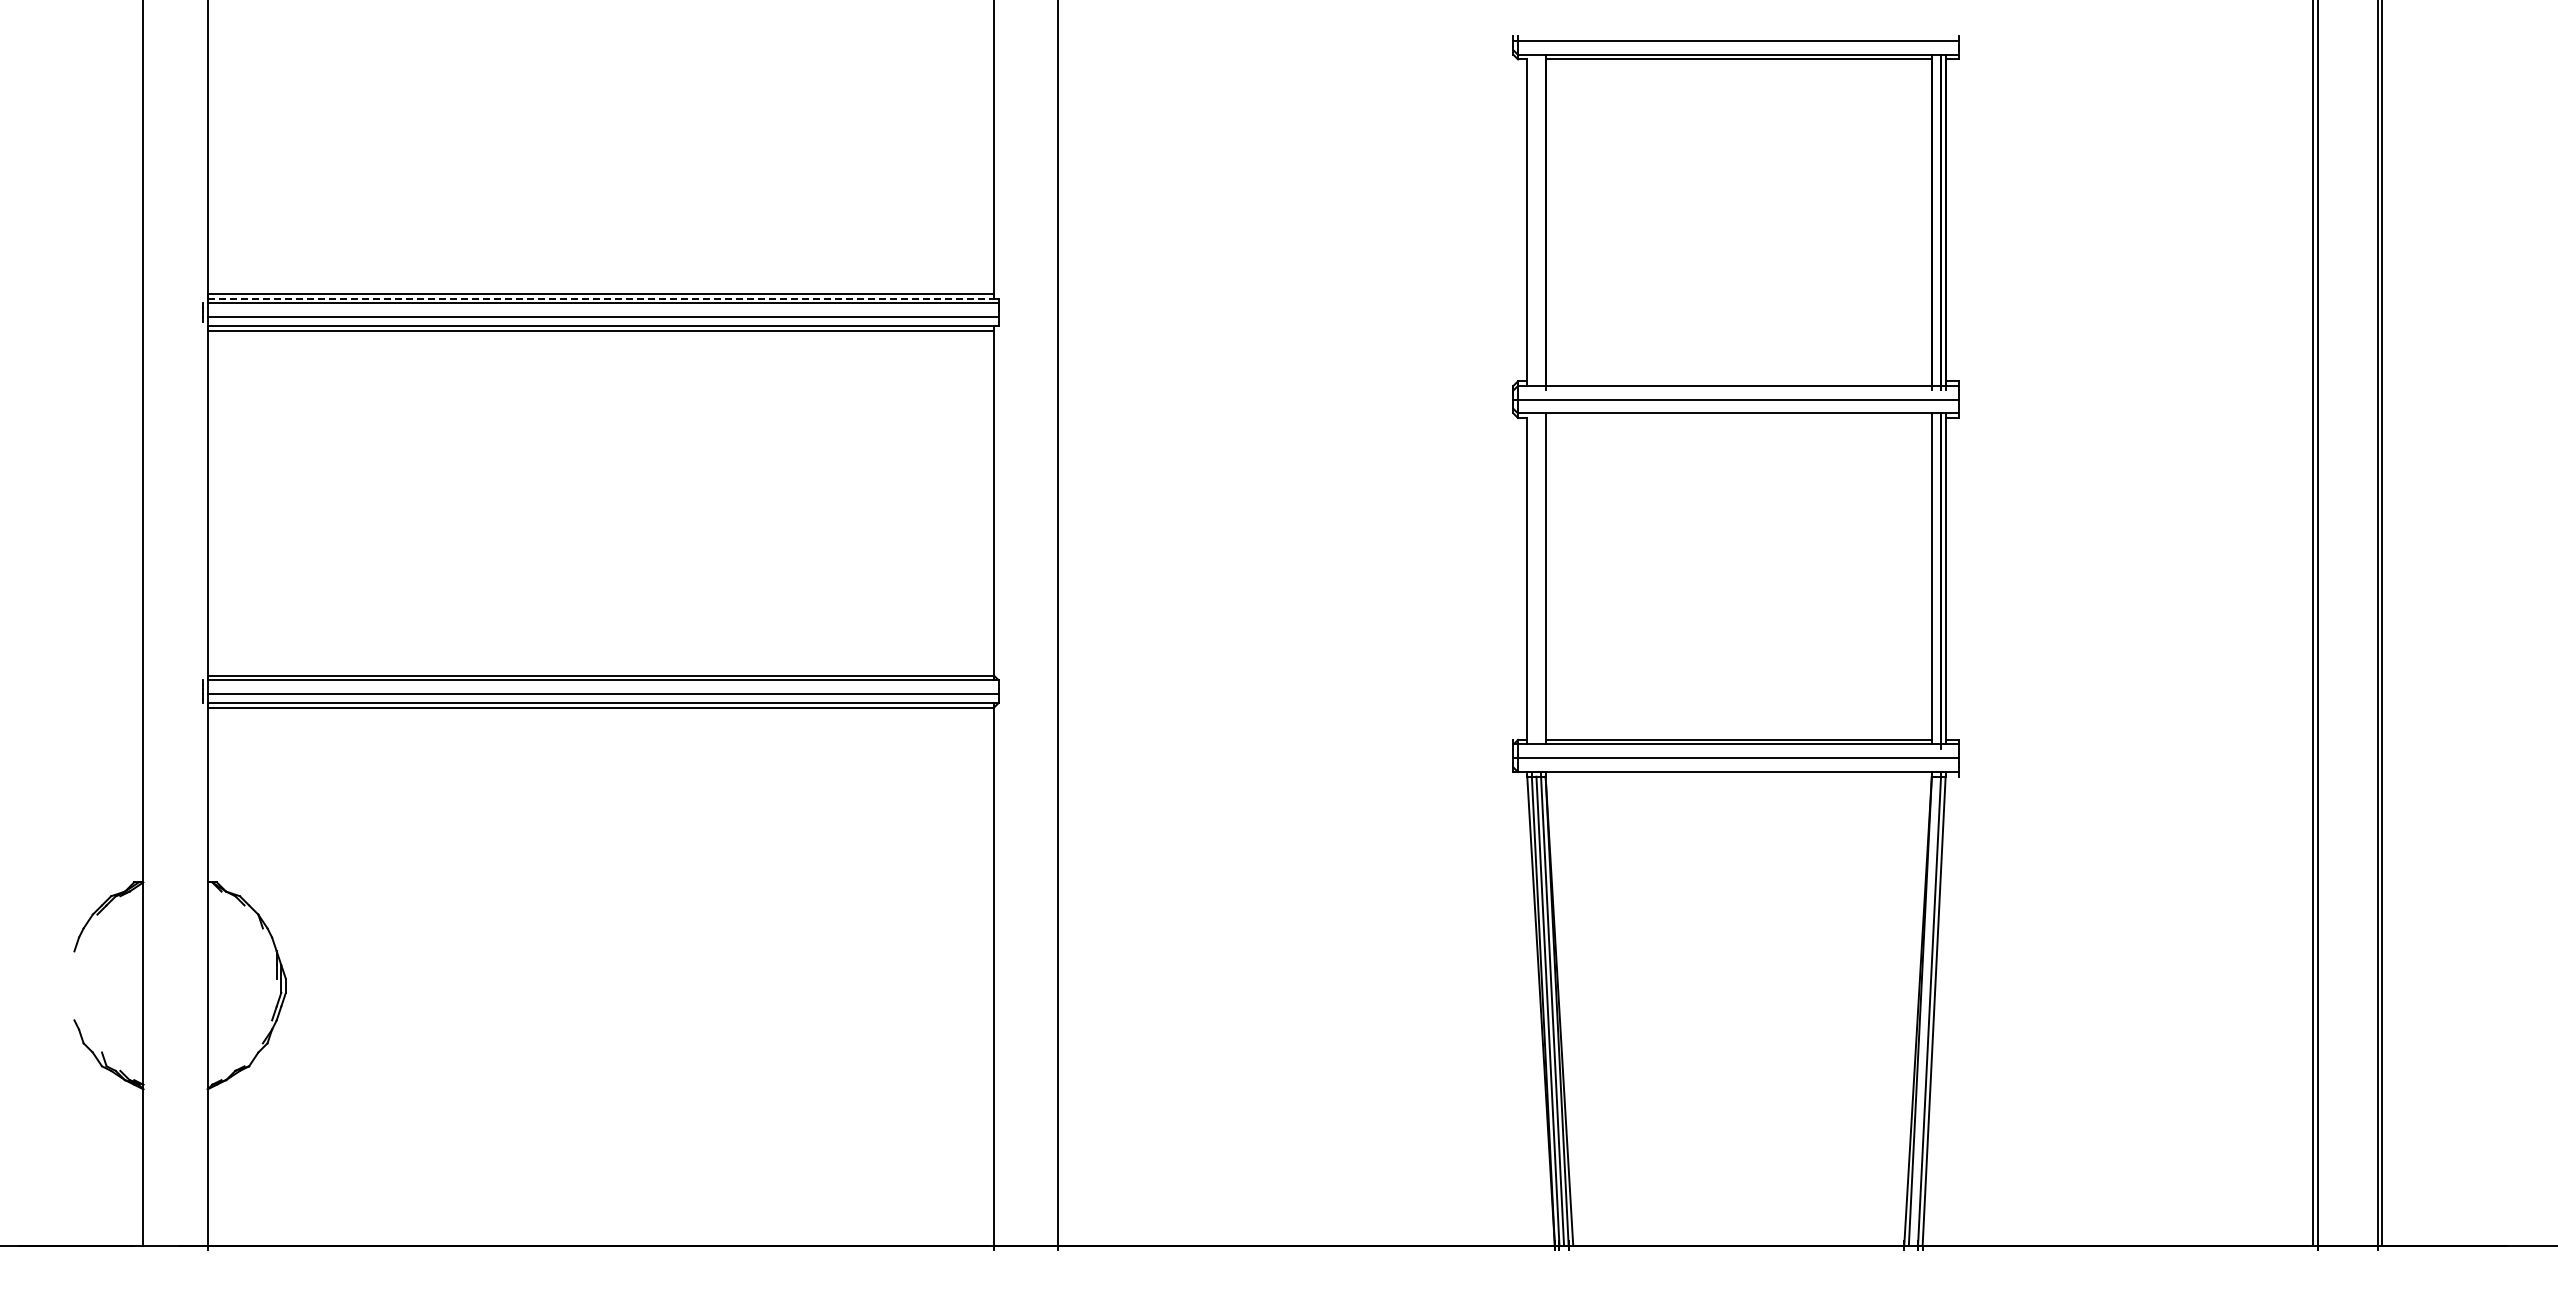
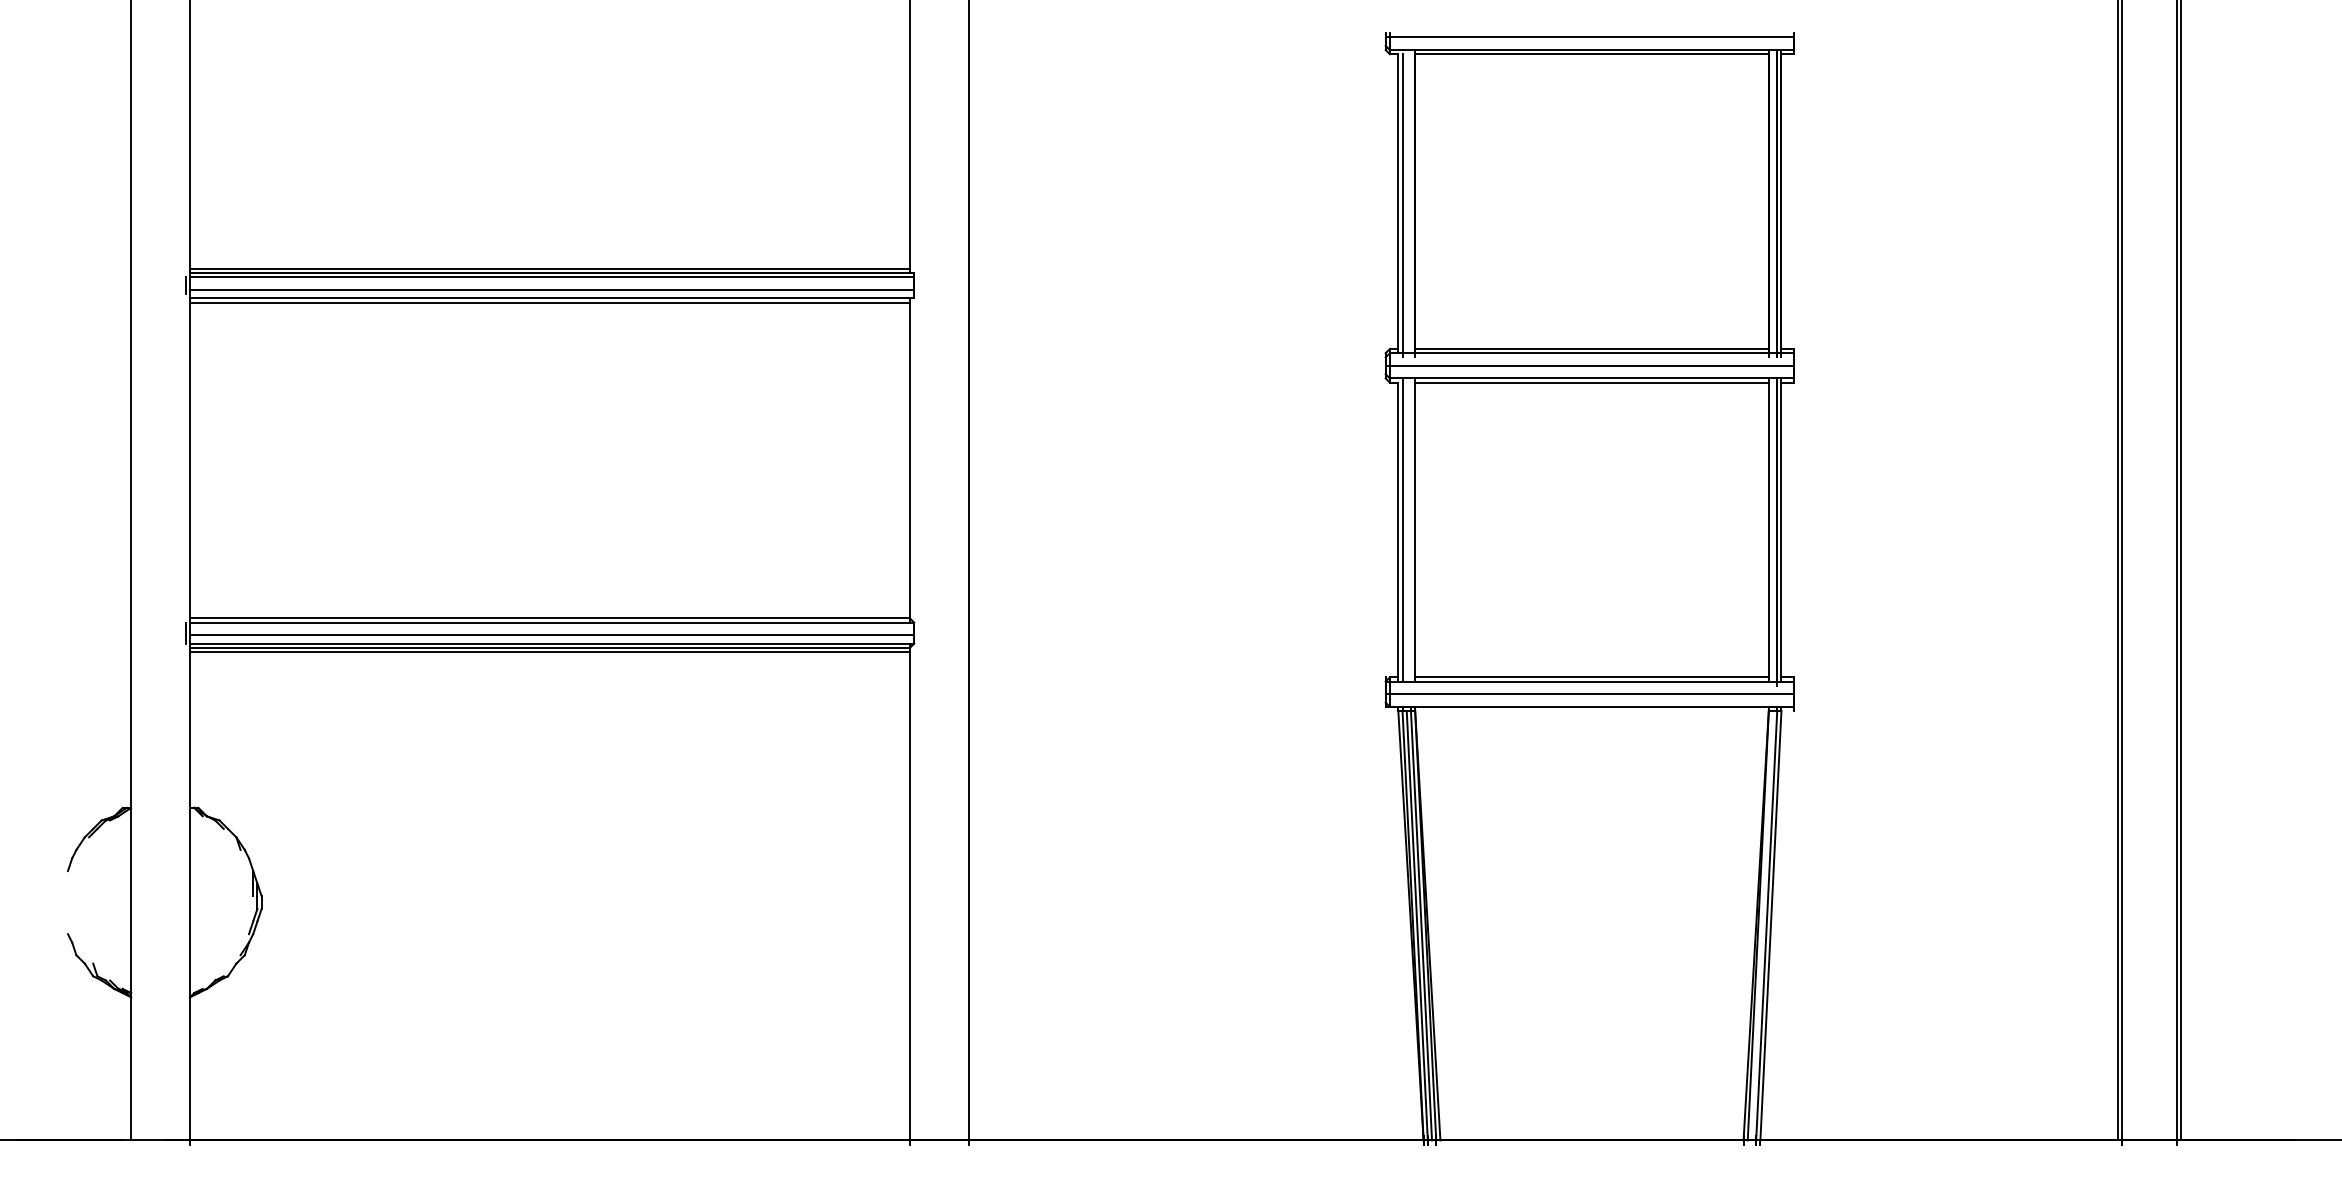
line: (1531, 224) -> (1402, 205), added
line: (603, 298) -> (552, 273), dashed -> solid
line: (1738, 381) -> (1591, 349), added
line: (1738, 418) -> (1591, 383), added
line: (1531, 578) -> (1402, 529), added
line: (600, 712) -> (549, 652), added

